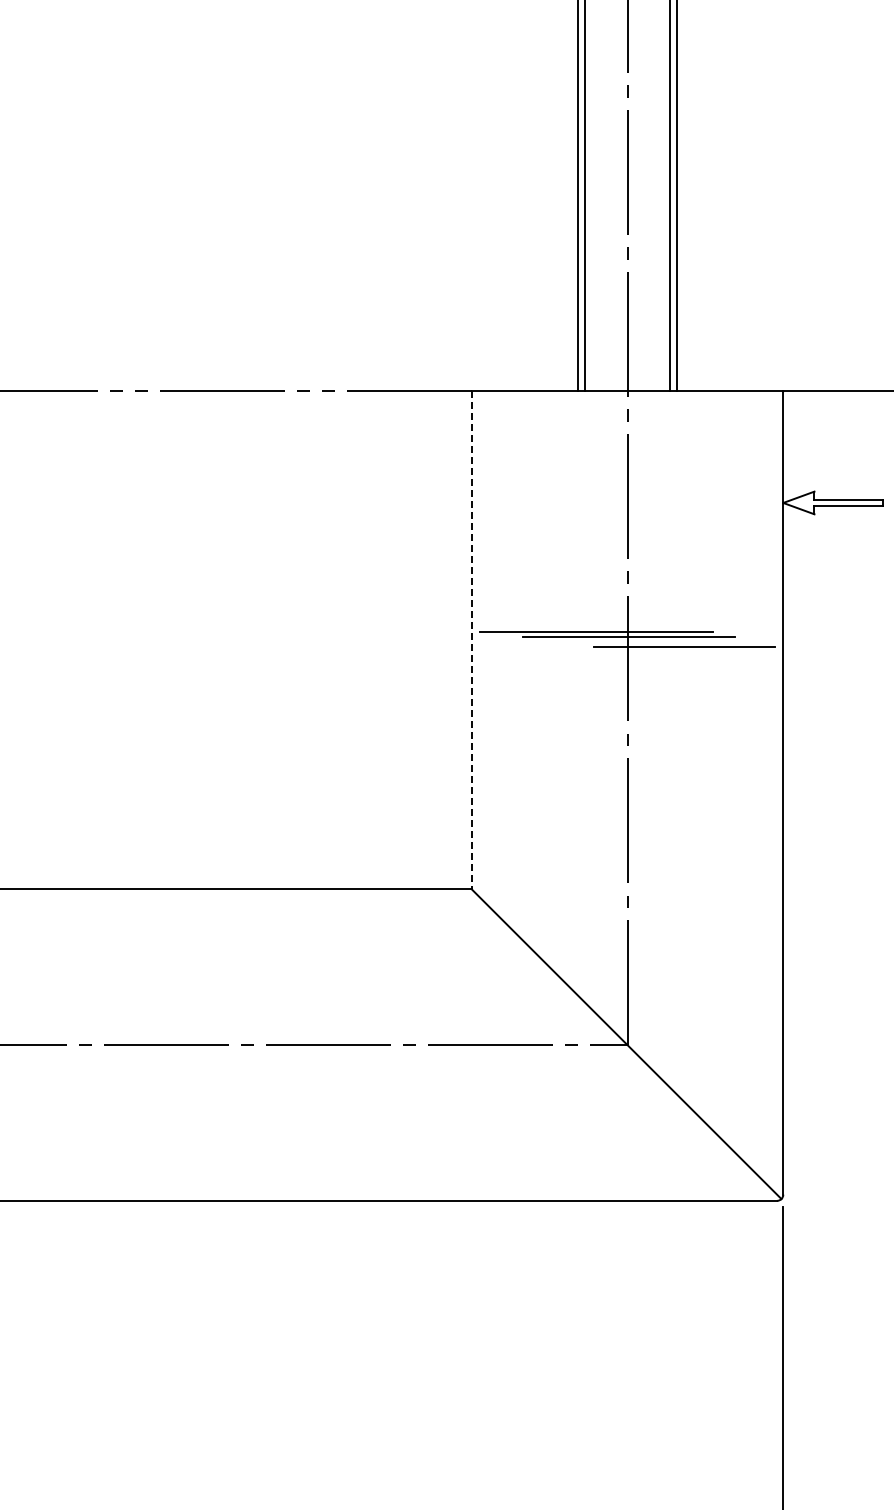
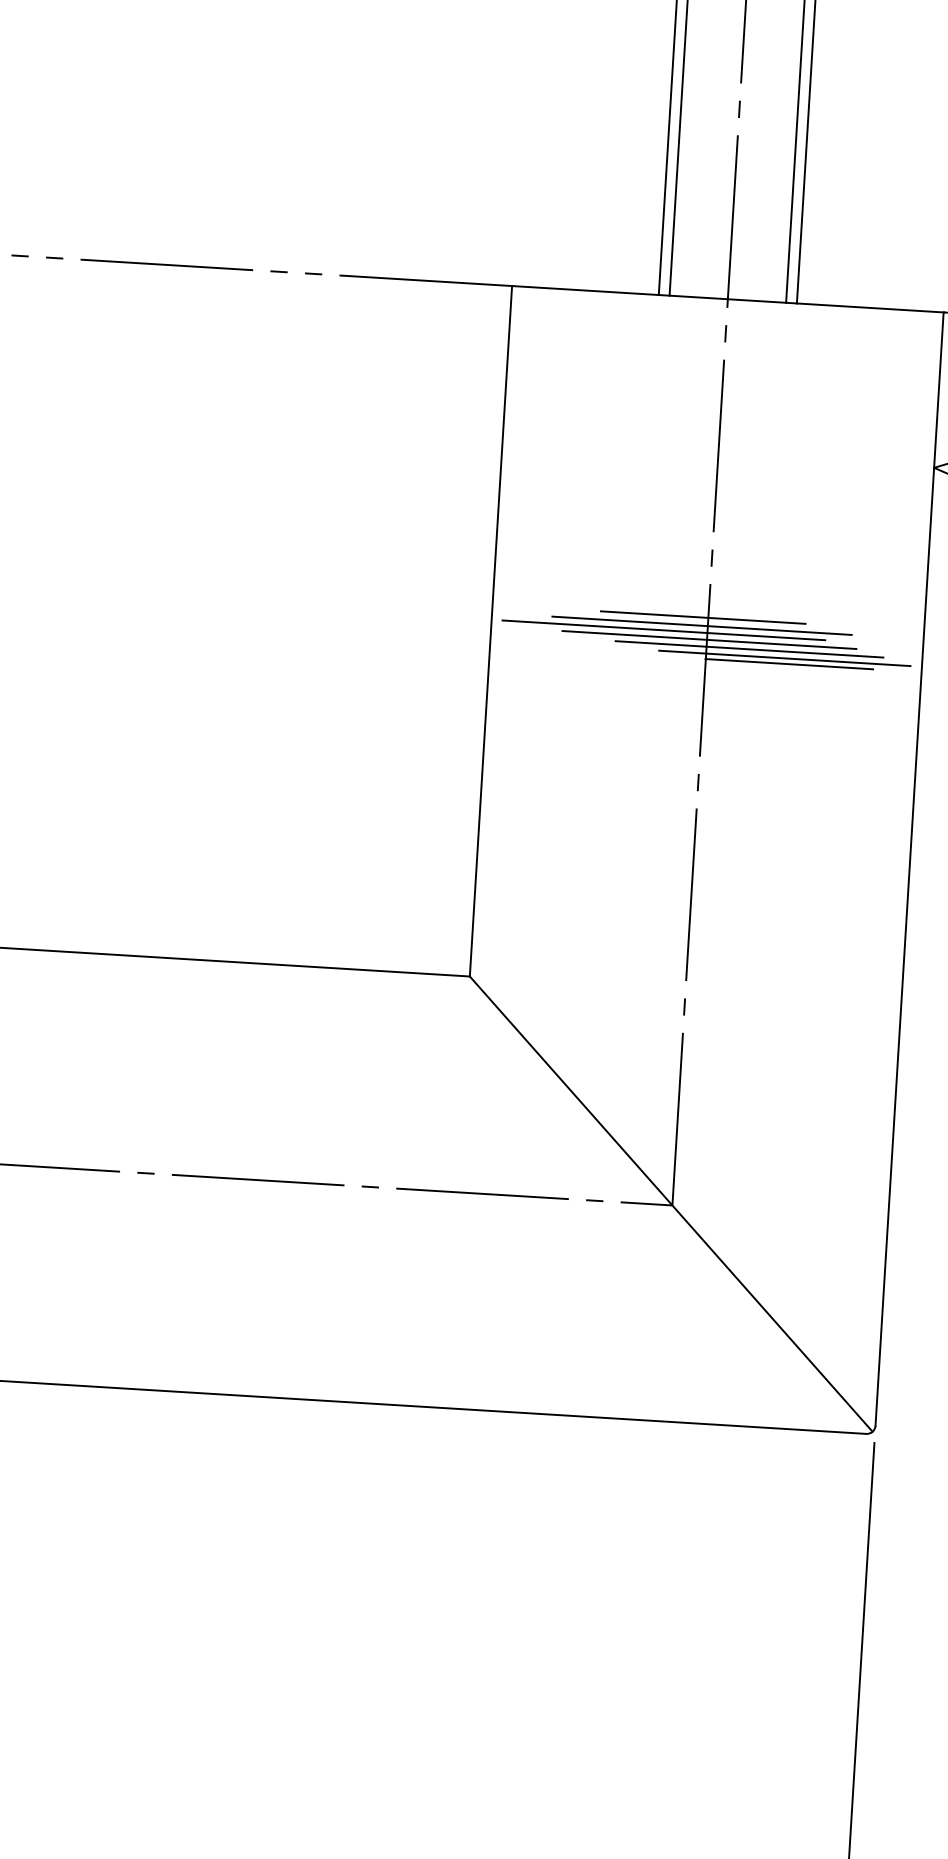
line: (623, 620) -> (702, 617), added
line: (623, 626) -> (702, 625), added
line: (471, 640) -> (490, 631), dashed -> solid
line: (658, 641) -> (749, 649), added
line: (687, 650) -> (788, 664), added

